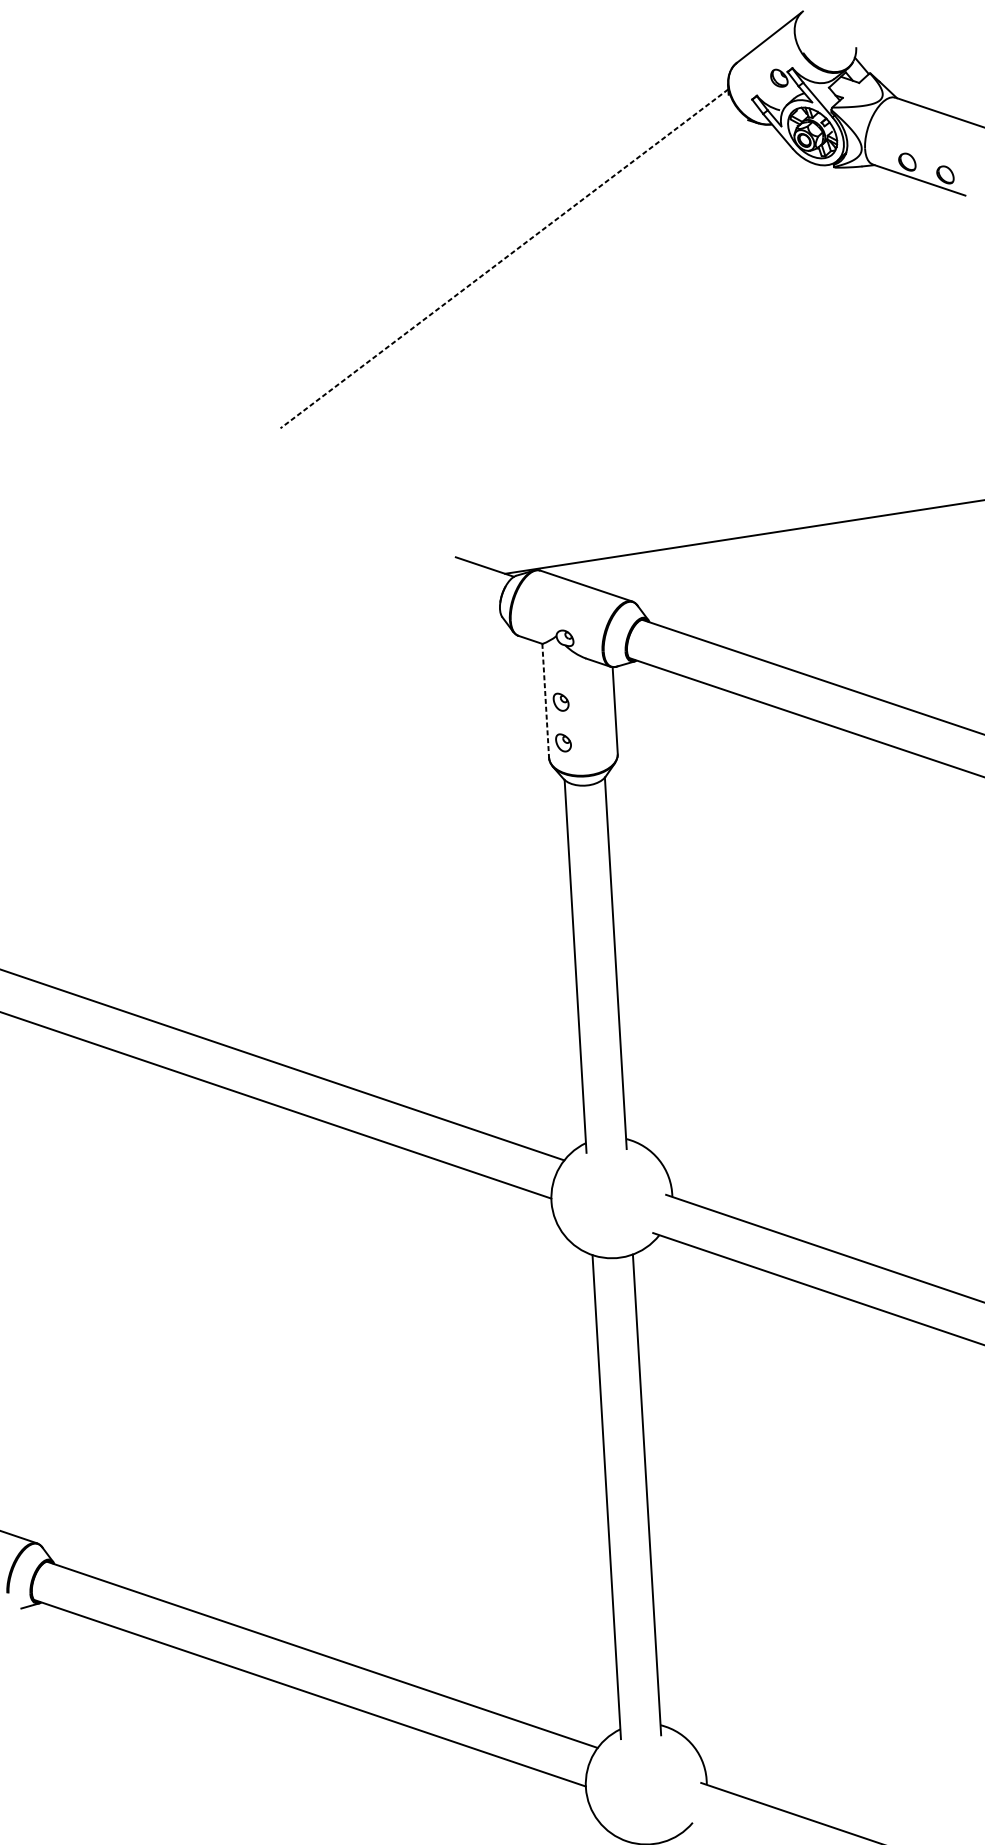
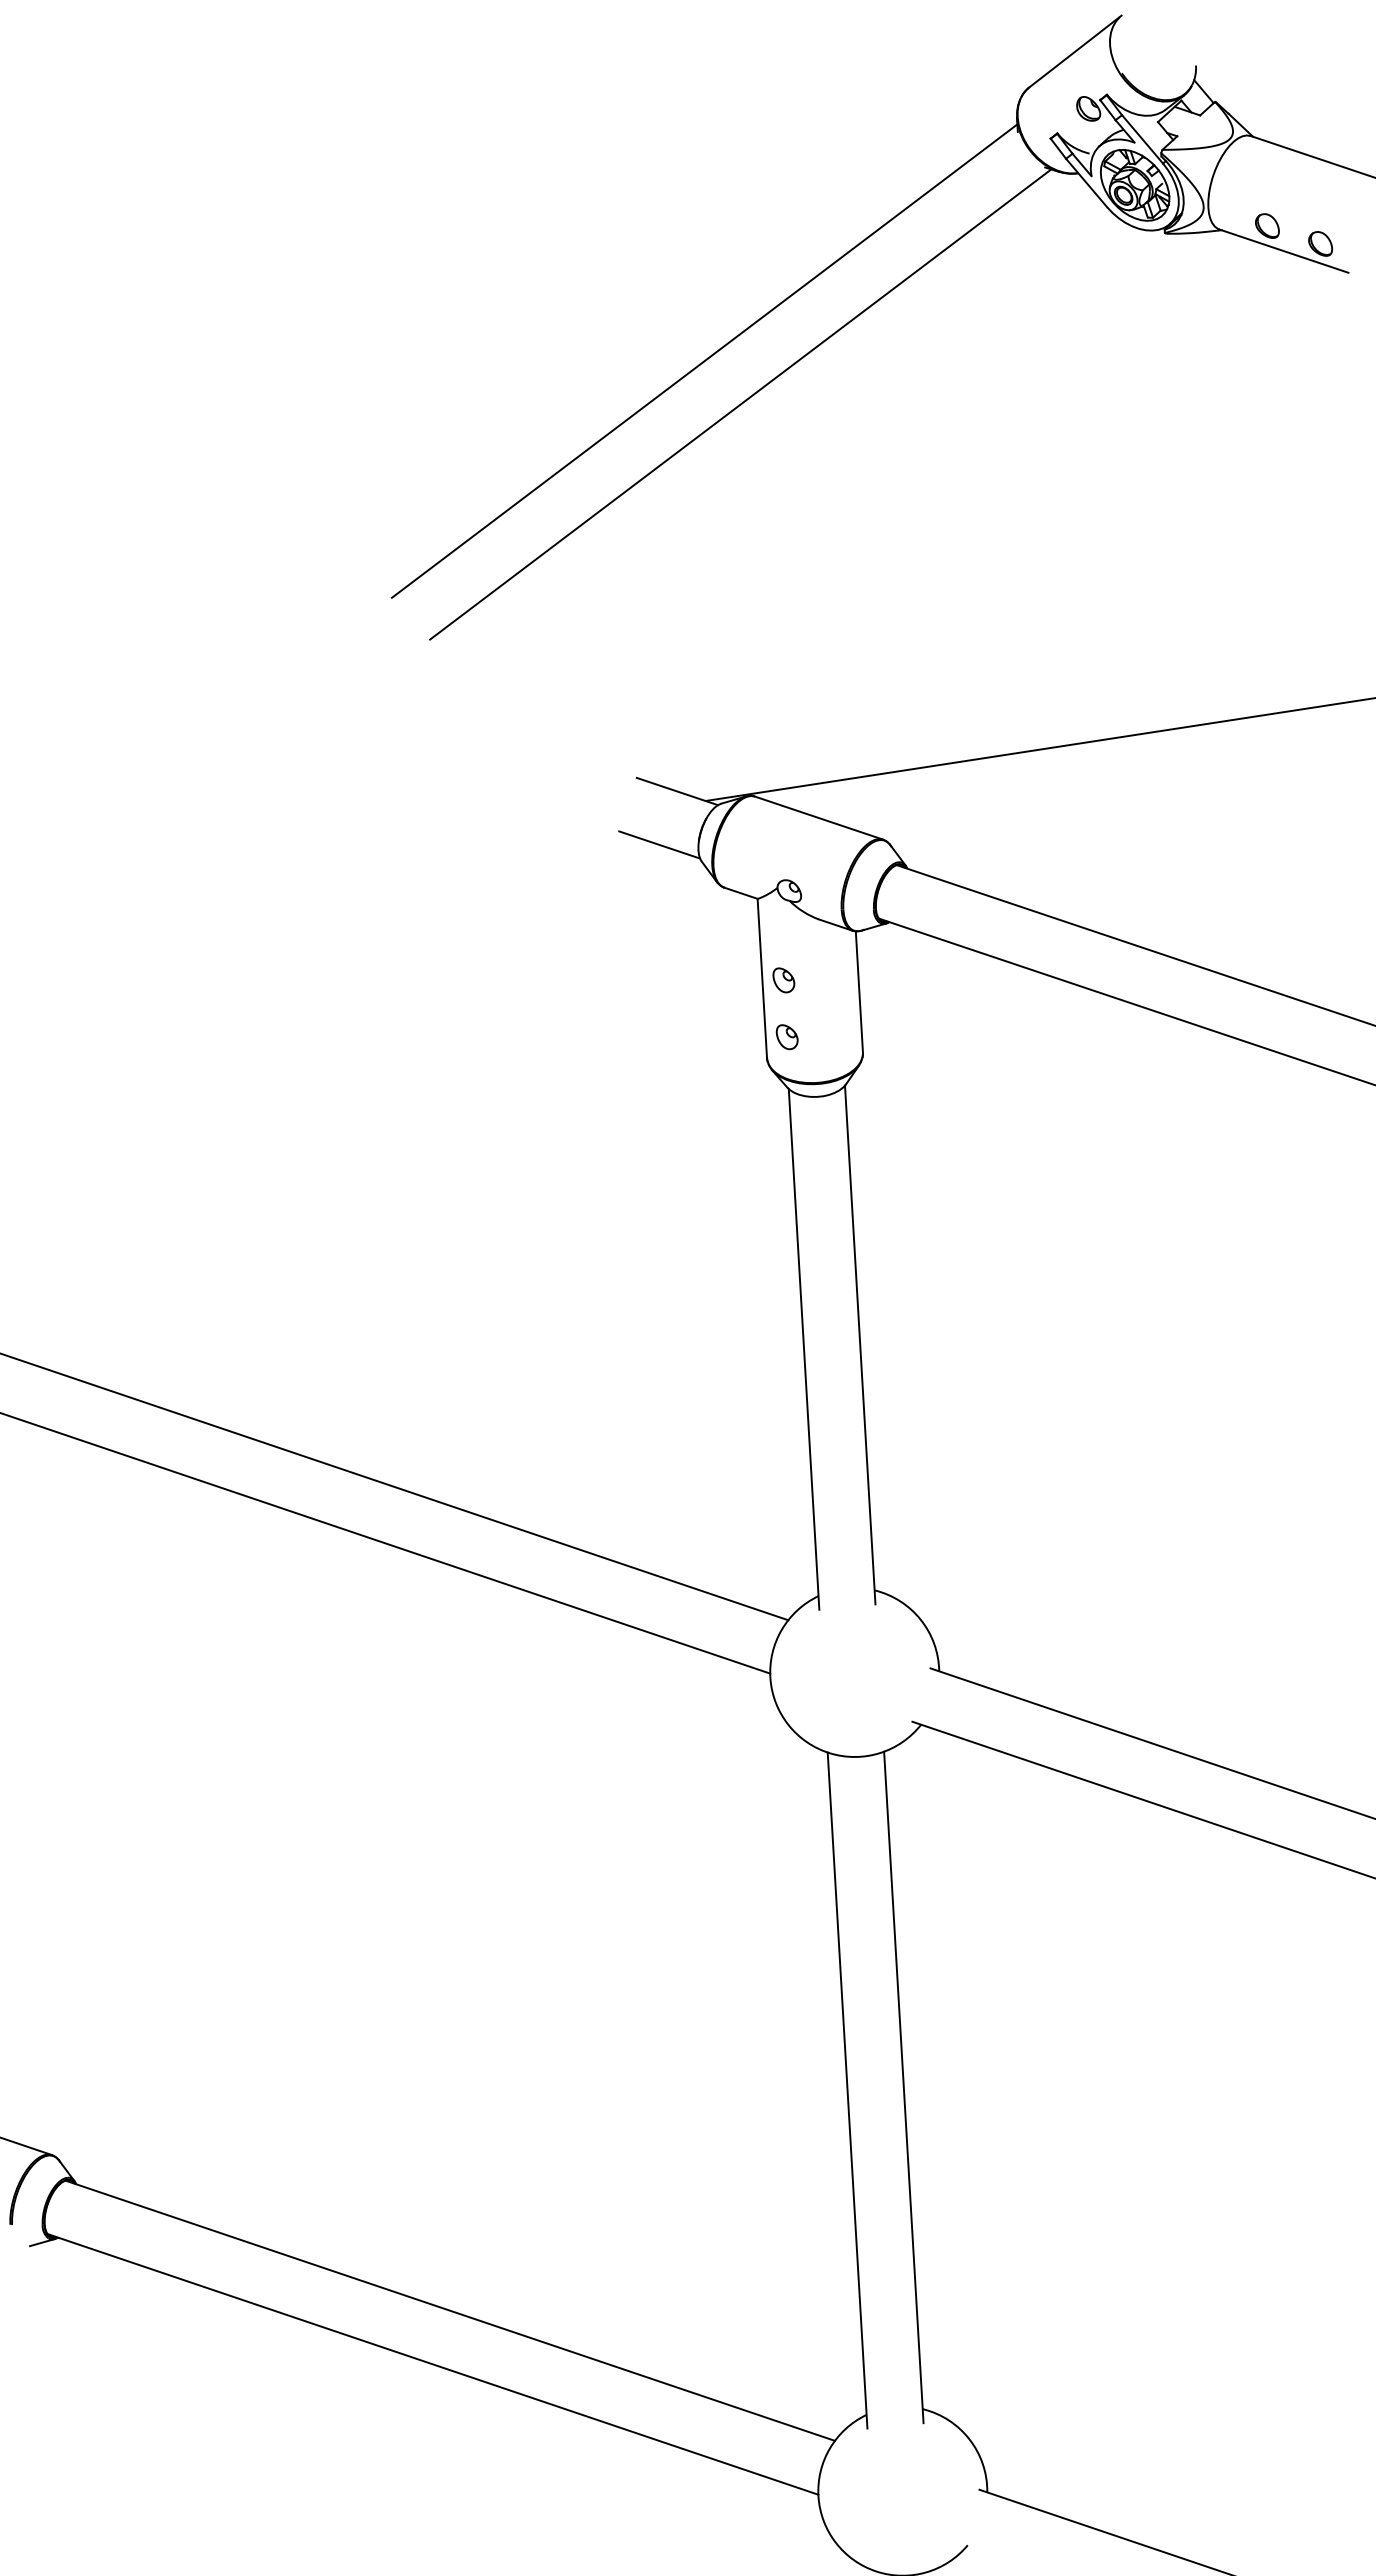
line: (504, 259) -> (704, 361), dashed -> solid
line: (530, 289) -> (740, 404), added
line: (472, 604) -> (659, 844), added
line: (545, 700) -> (762, 978), dashed -> solid

